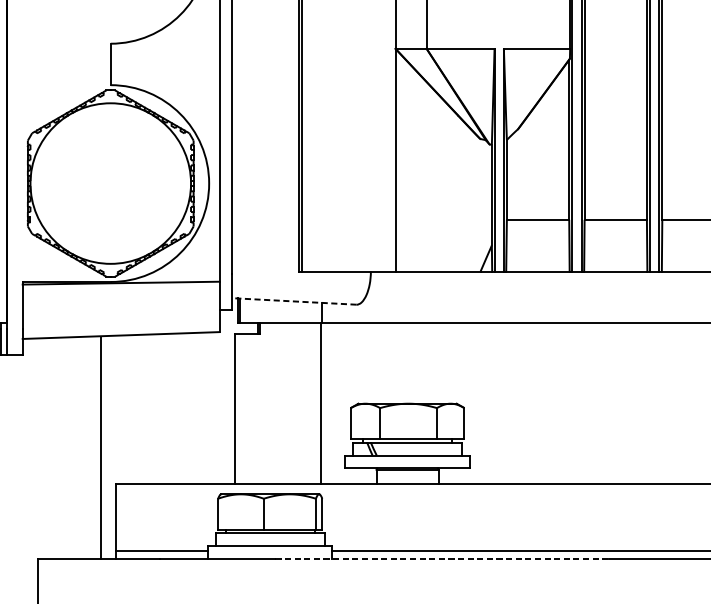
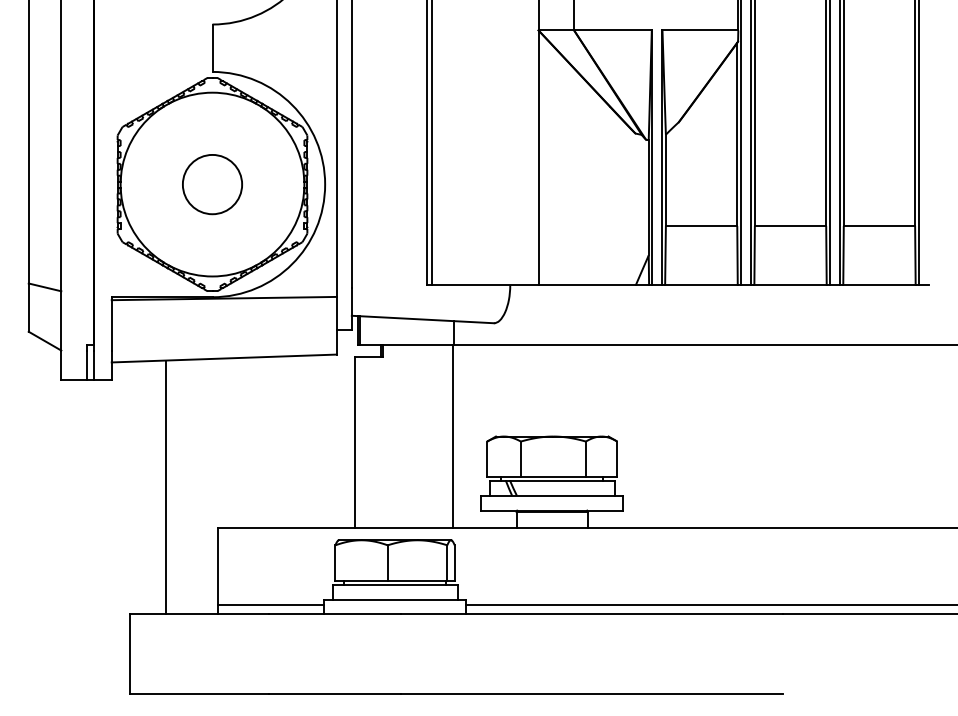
circle: (110, 183) -> (212, 184), added
line: (294, 301) -> (422, 319), dashed -> solid
line: (101, 448) -> (166, 487), moved
line: (442, 559) -> (592, 614), dashed -> solid

